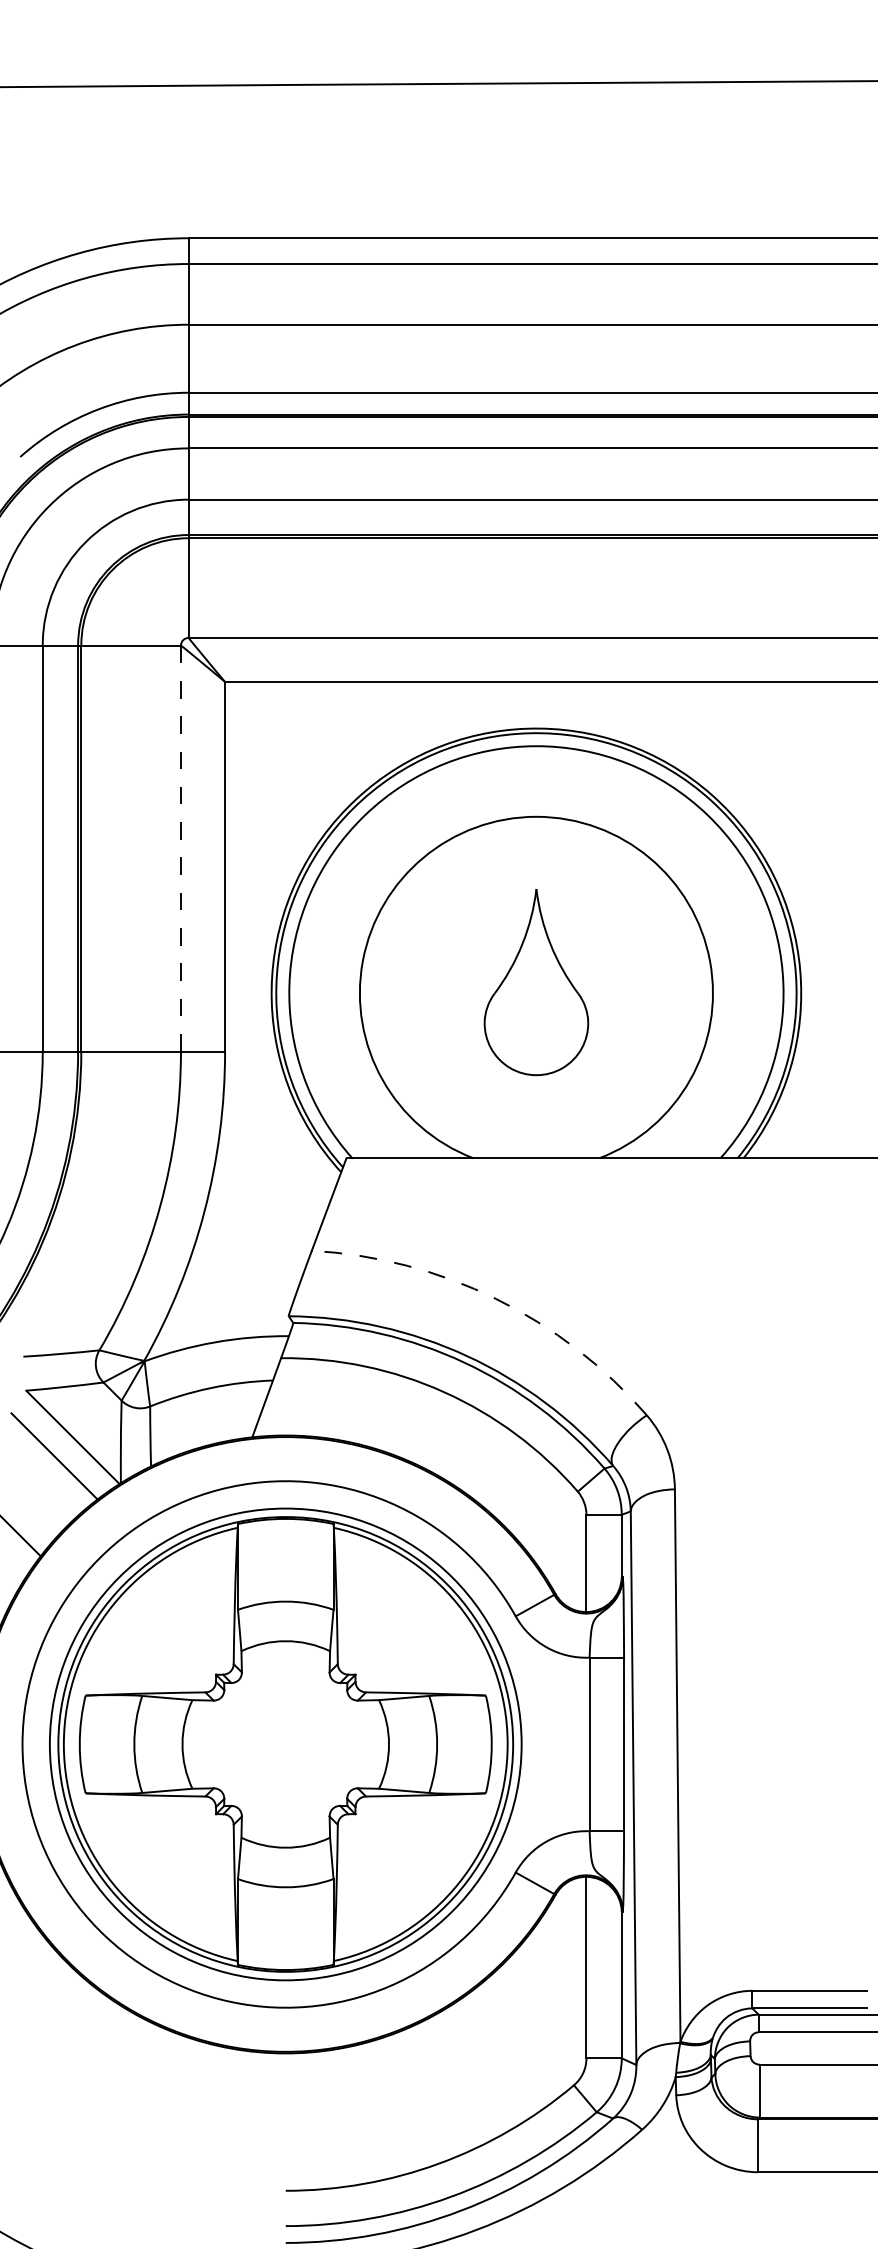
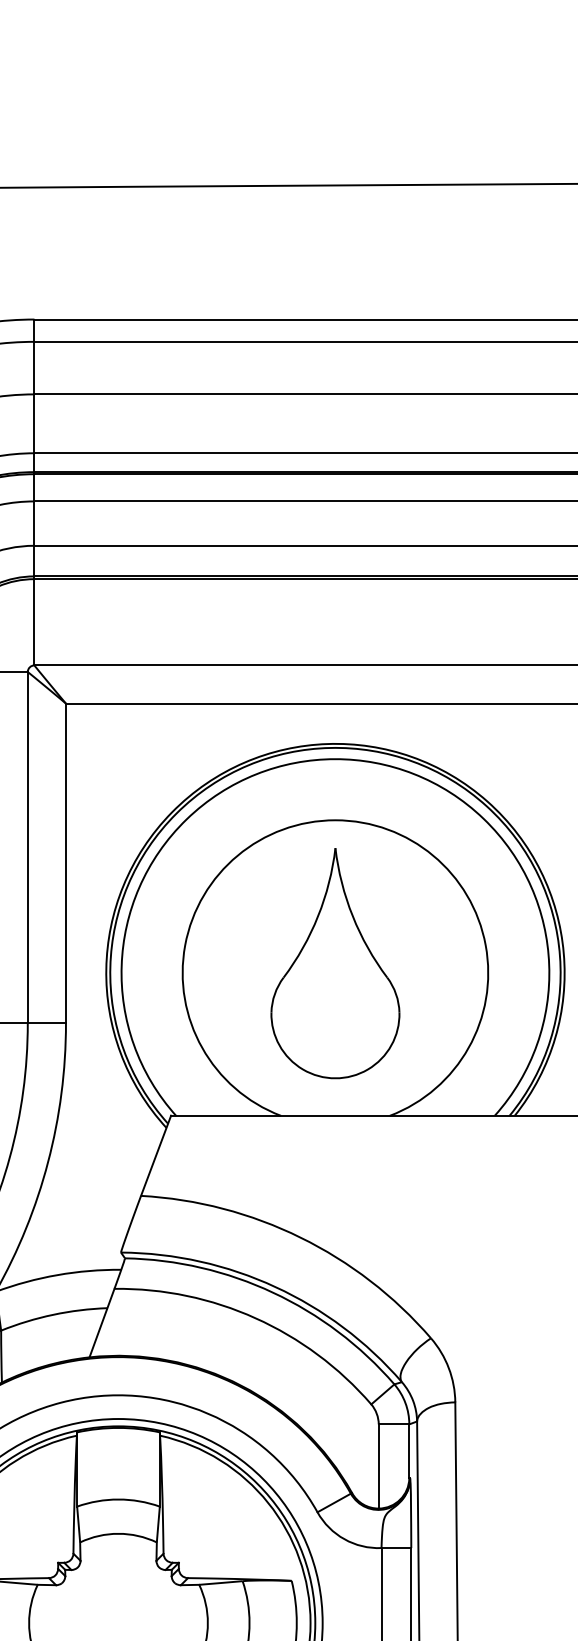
line: (180, 848) -> (27, 847), dashed -> solid
part: (536, 982) -> (335, 963), size x1.43
arc: (496, 1298) -> (300, 1237), dashed -> solid

